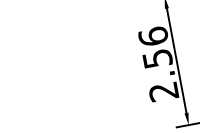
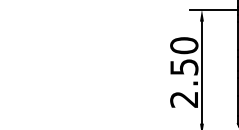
text: (153, 36) -> (184, 45), 2.56 -> 2.50

